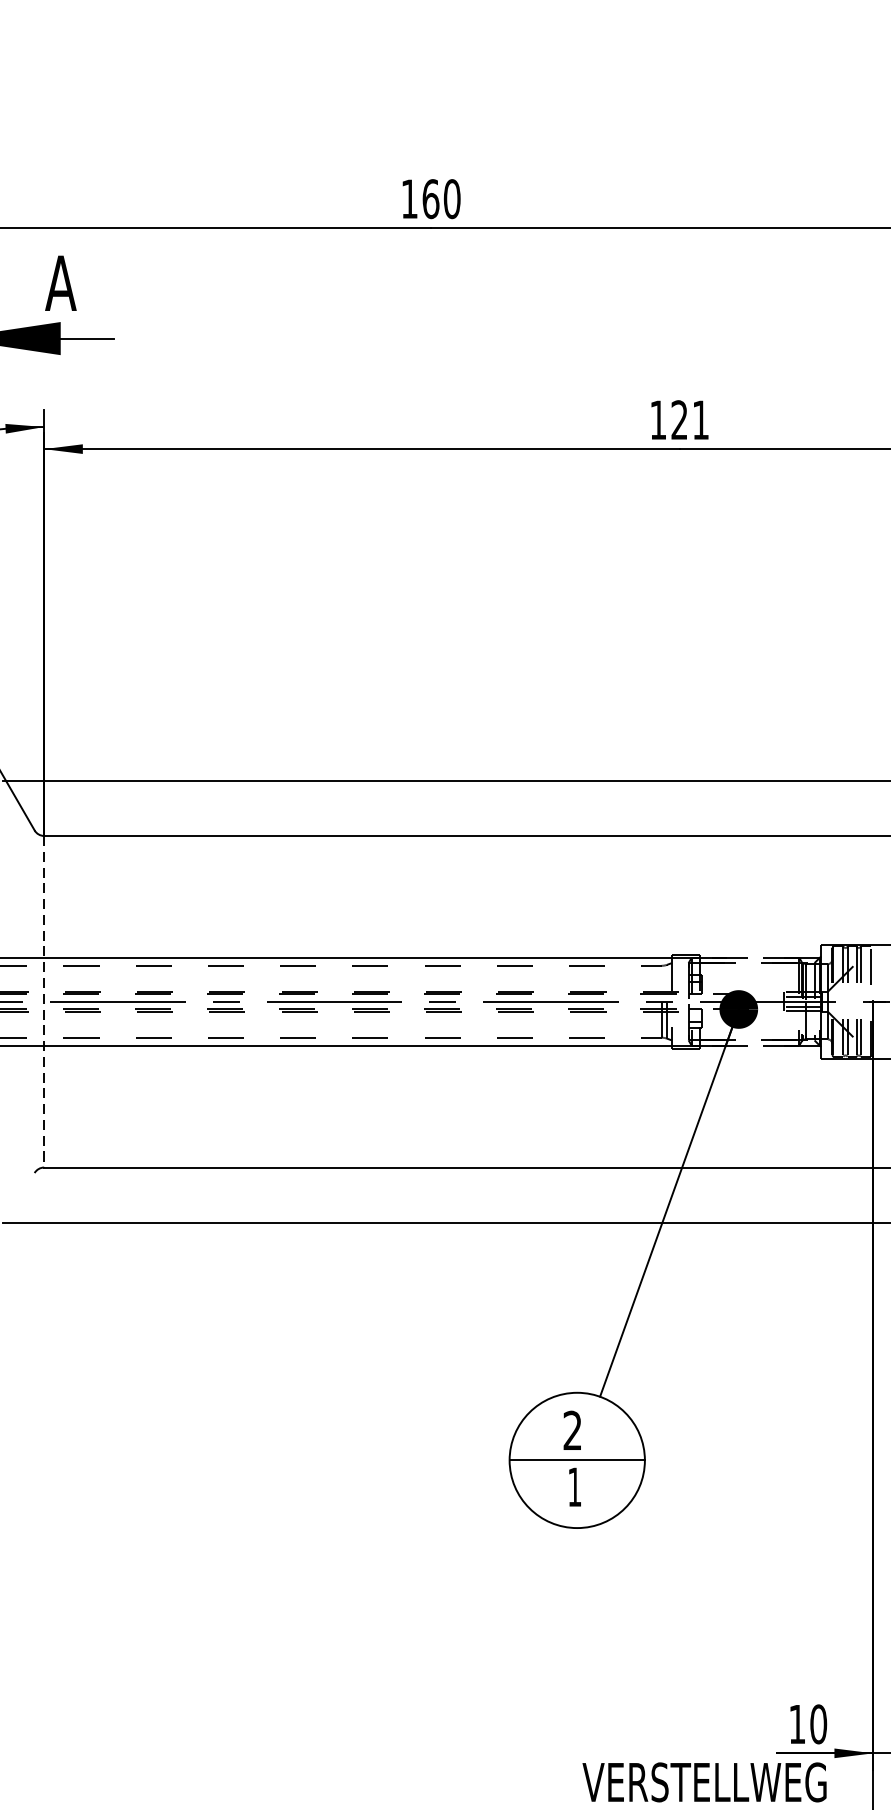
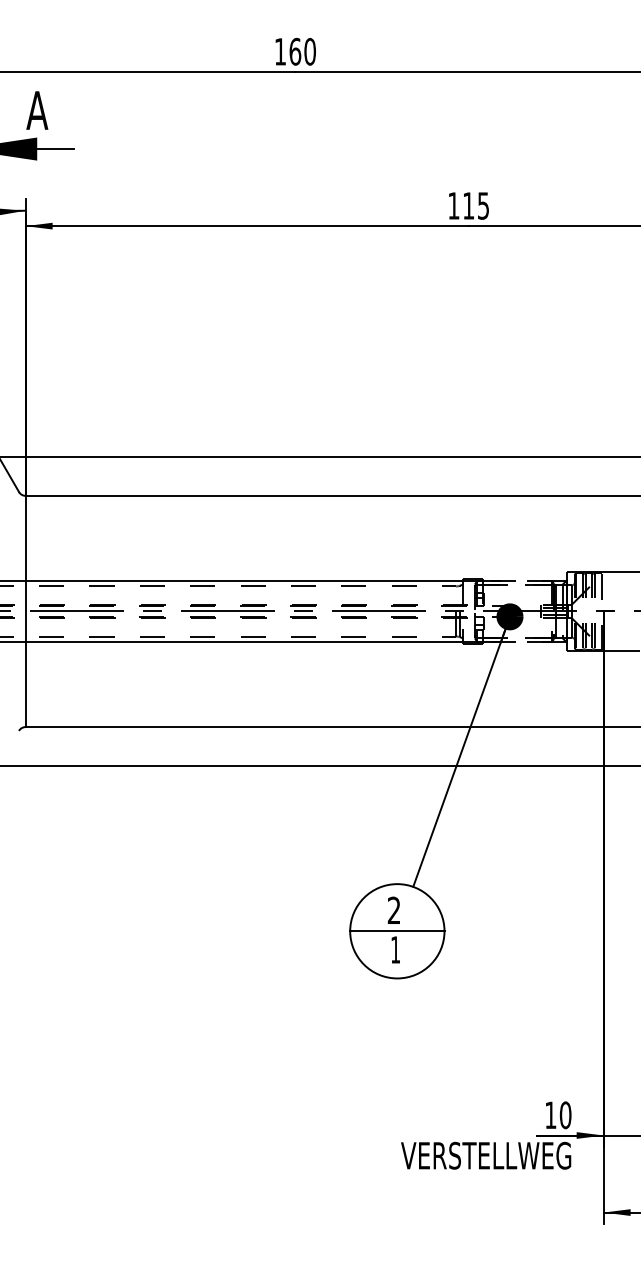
text: (689, 419) -> (475, 205), 121 -> 115
line: (43, 1001) -> (25, 611), dashed -> solid

